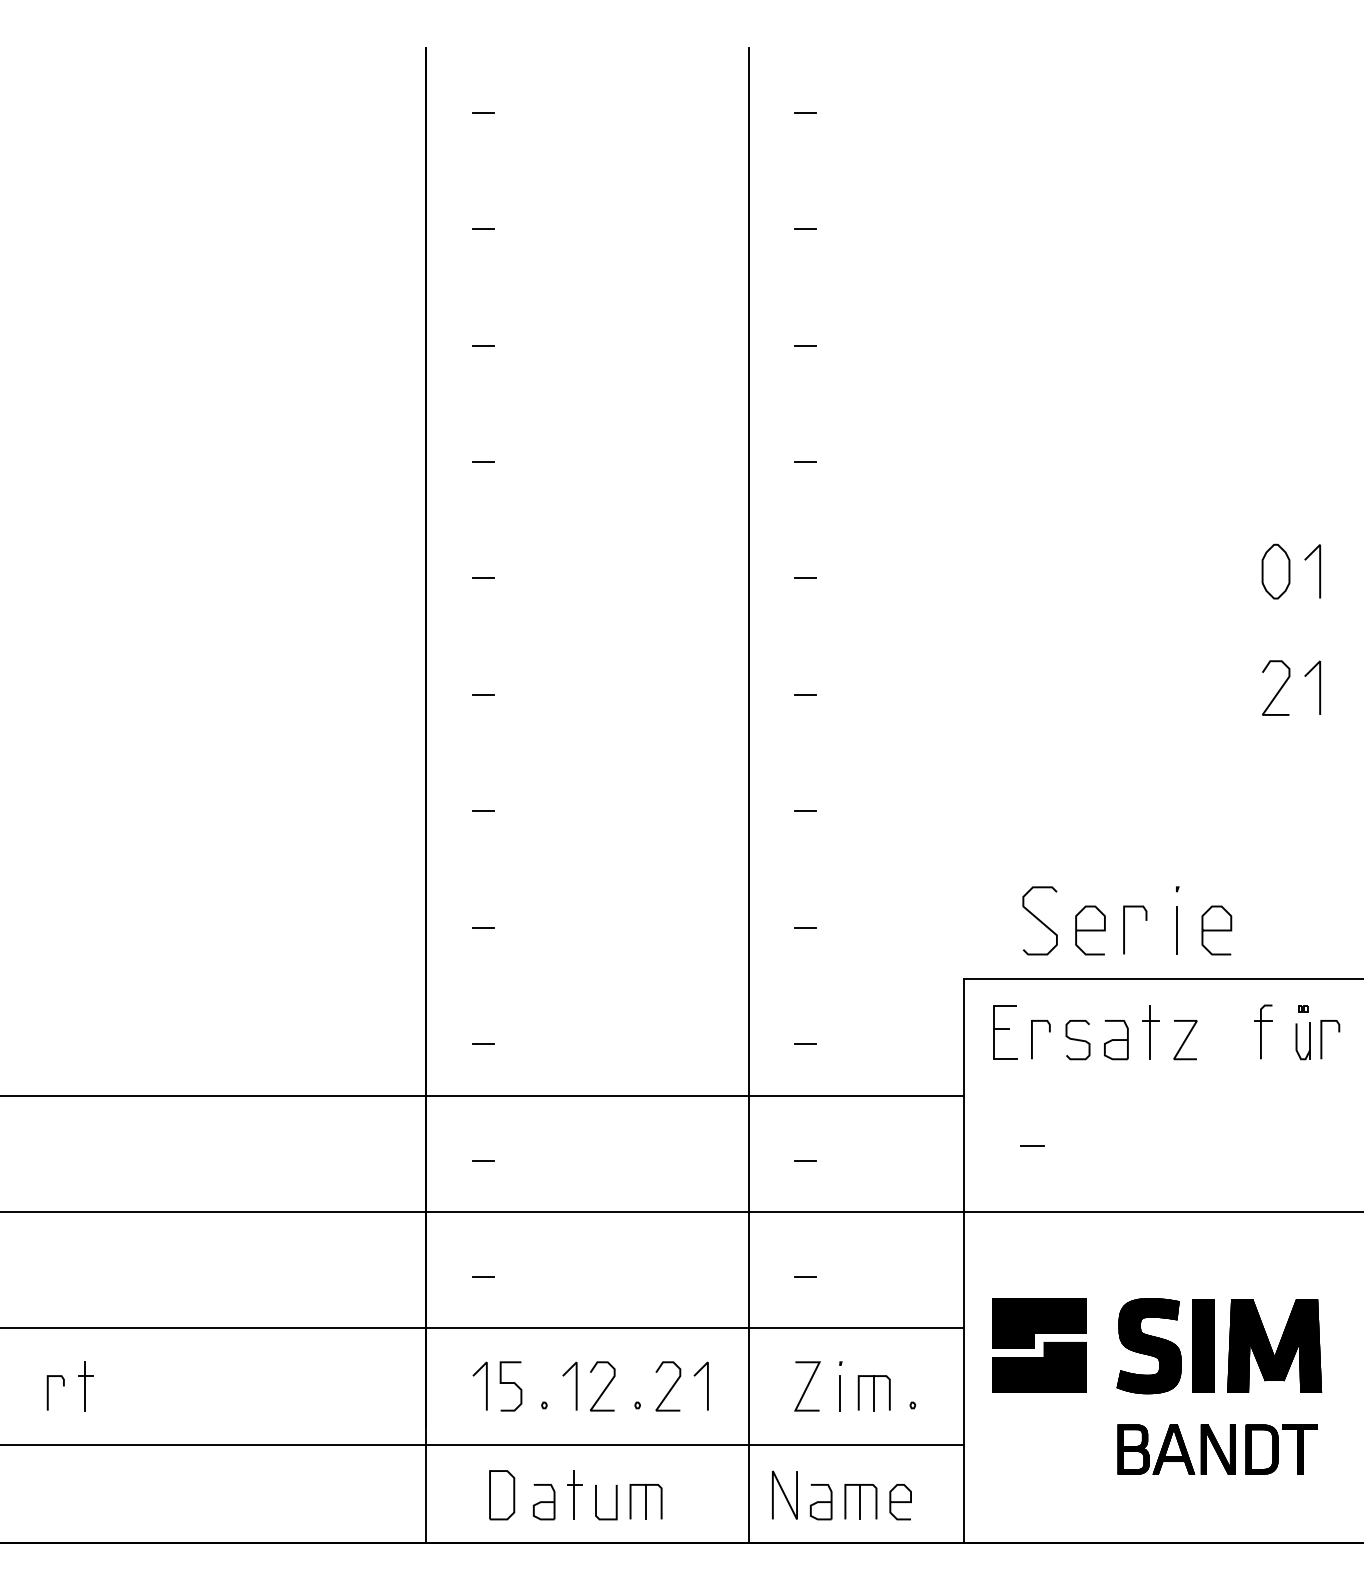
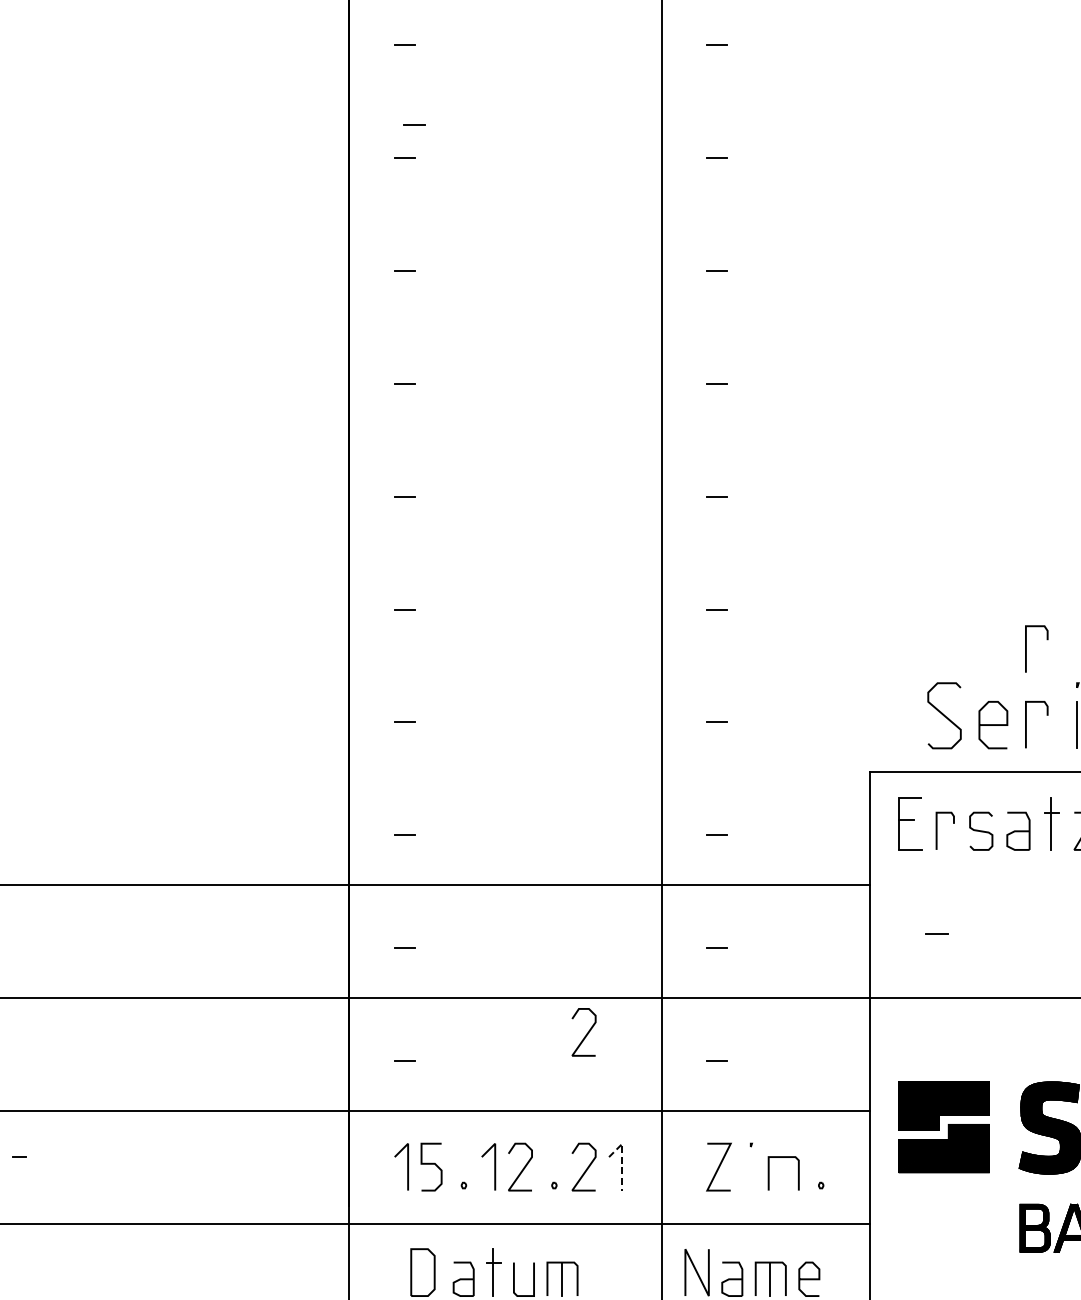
line: (493, 310) -> (414, 124), added
line: (1124, 851) -> (1026, 648), added
curve: (670, 1249) -> (586, 1034), added
line: (707, 1376) -> (622, 1157), solid -> dashed
line: (84, 1386) -> (18, 1167), removed
line: (840, 1393) -> (750, 1173), removed
line: (873, 1393) -> (782, 1173), removed

